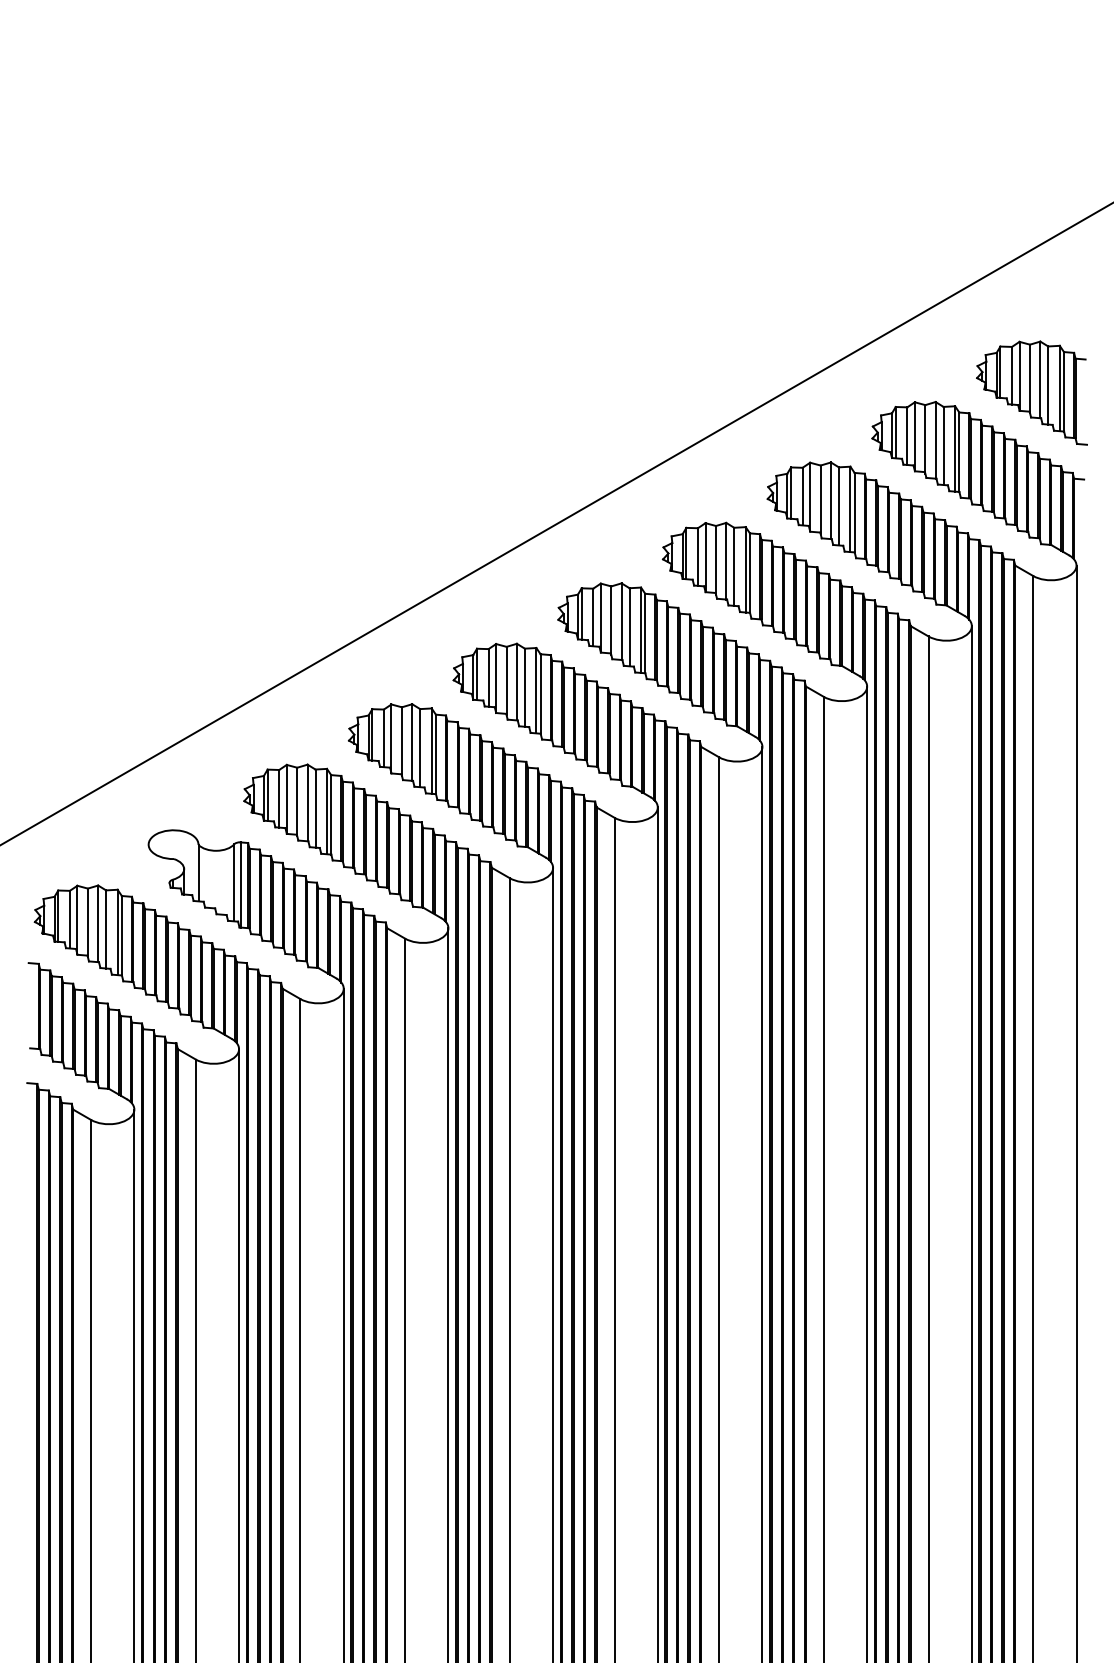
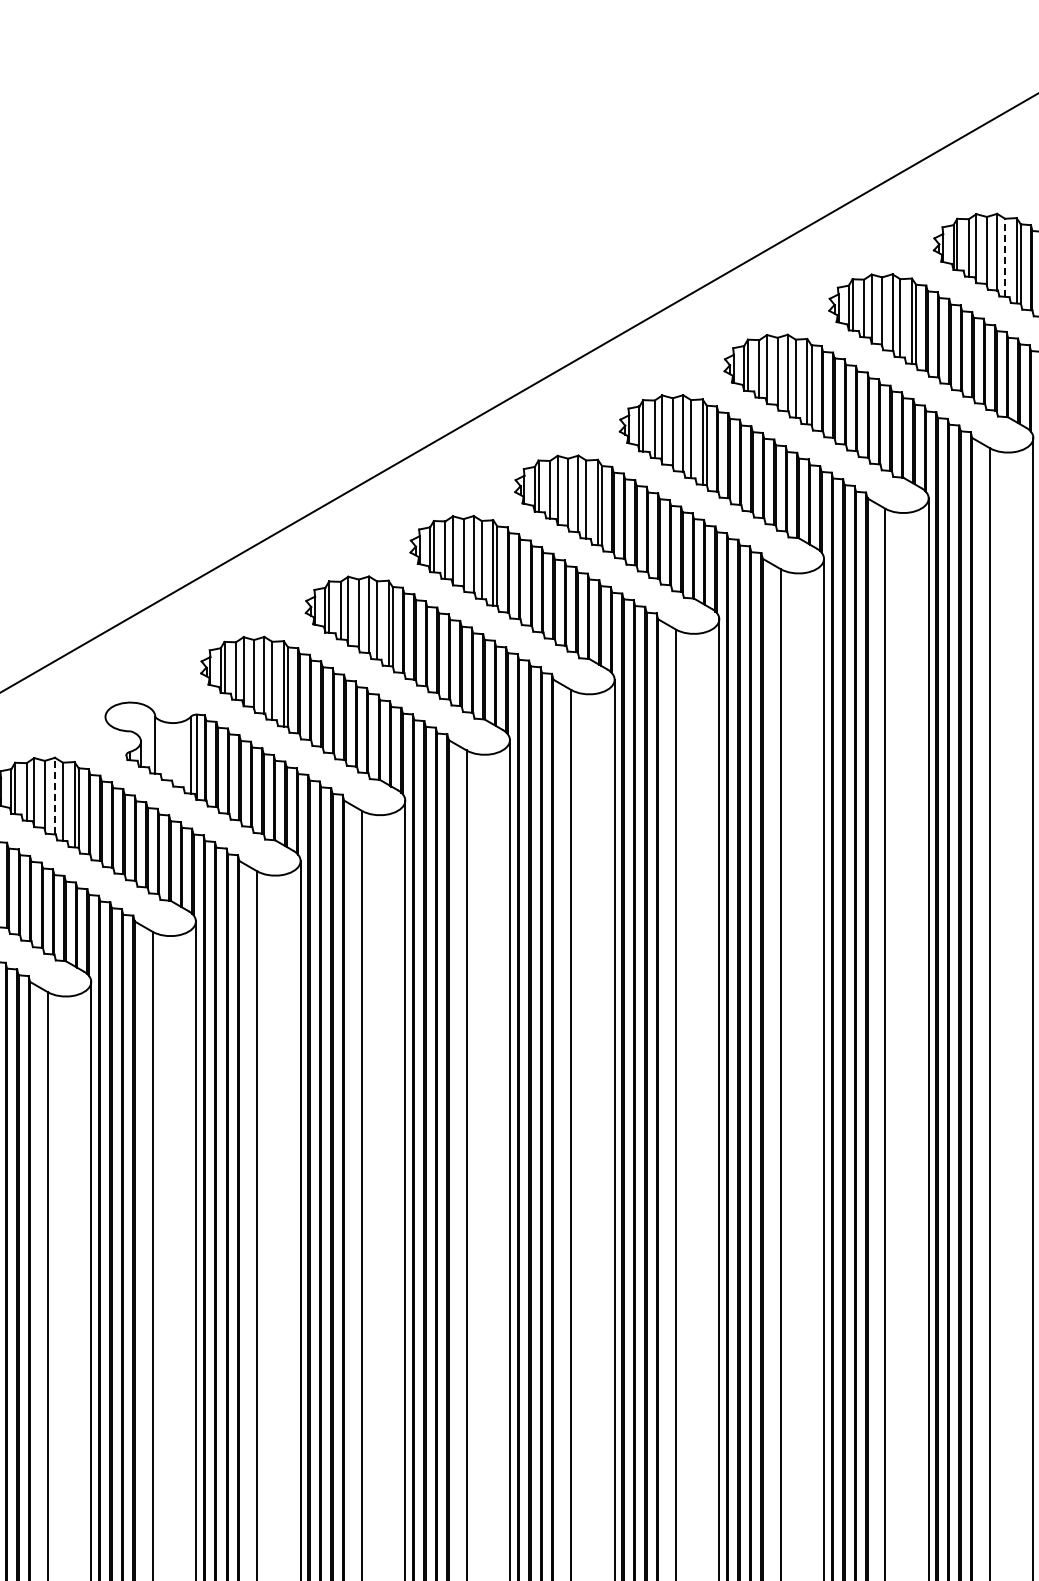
line: (1048, 385) -> (1005, 257), solid -> dashed
line: (98, 923) -> (55, 795), solid -> dashed

